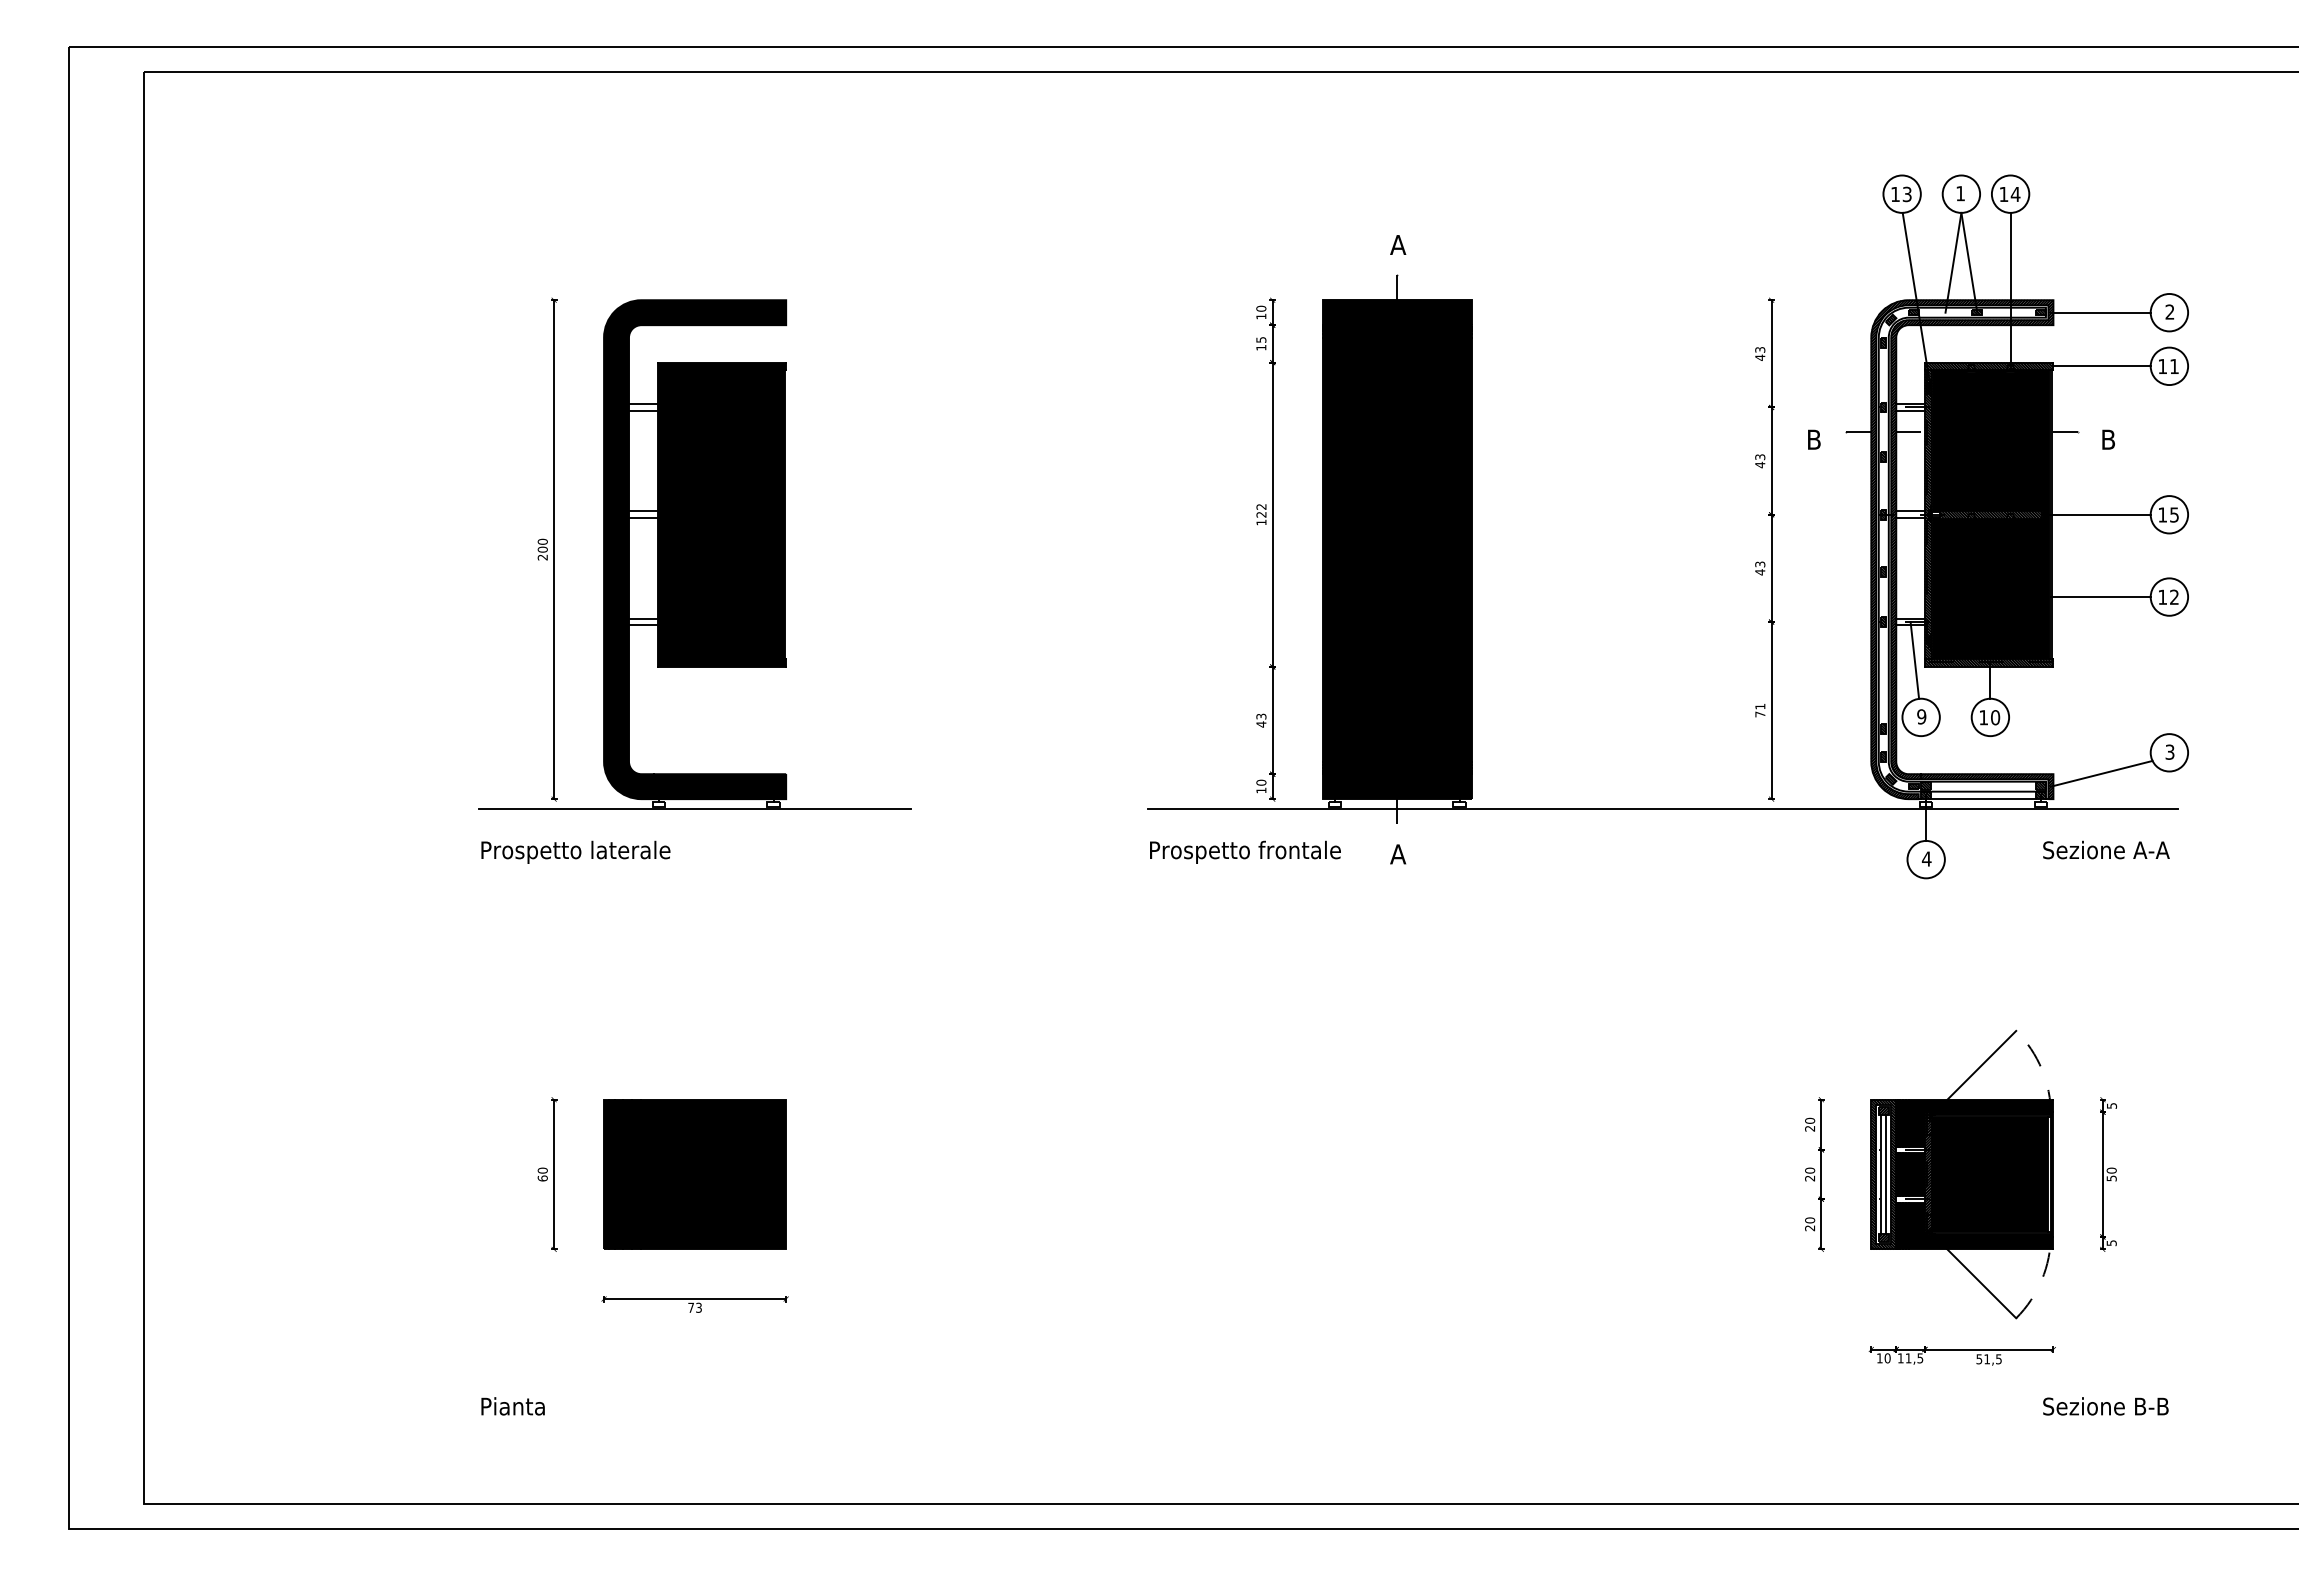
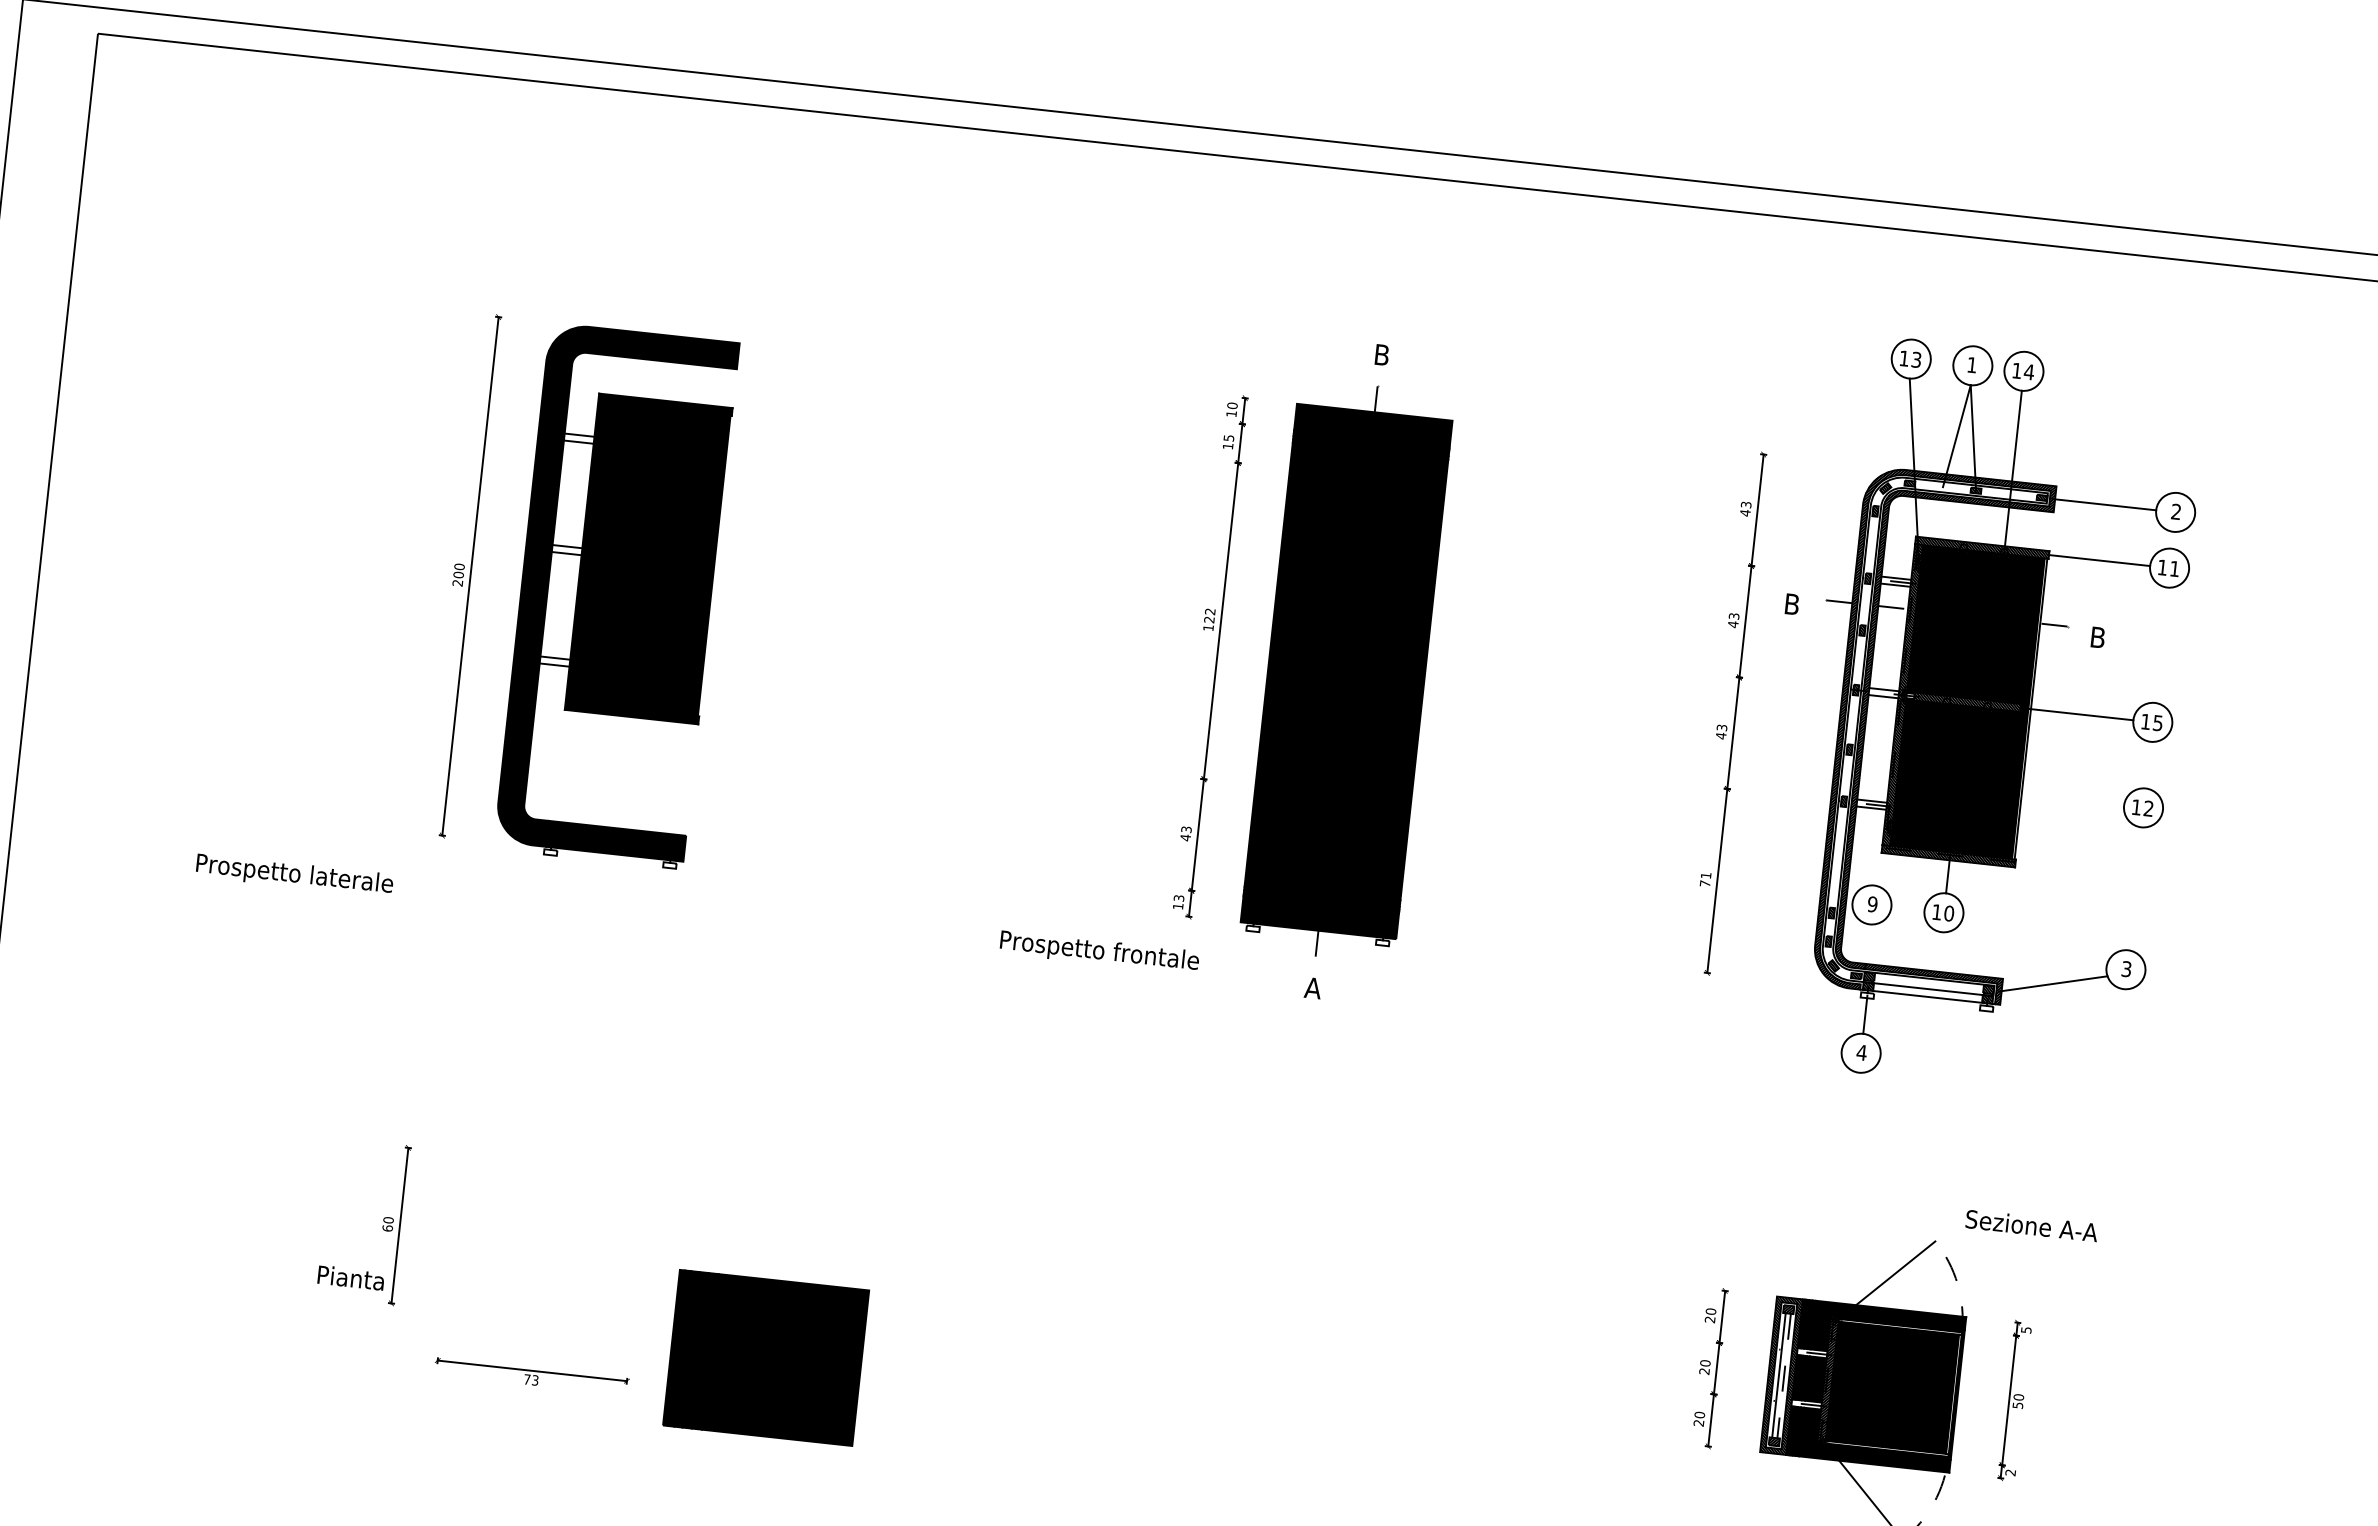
text: (1398, 244) -> (1382, 354), A -> B
line: (2100, 597) -> (2071, 800), removed
line: (1914, 660) -> (1871, 845), removed
text: (1261, 782) -> (1179, 898), 10 -> 13
line: (694, 809) -> (586, 862), removed
line: (1662, 809) -> (1592, 971), removed
text: (2106, 849) -> (2032, 1225), moved
text: (575, 851) -> (294, 874), moved
text: (1245, 851) -> (1099, 951), moved
part: (694, 1174) -> (765, 1357), moved
line: (1886, 1174) -> (1784, 1375), solid -> dashed
text: (2111, 1243) -> (2010, 1473), 5 -> 2
text: (512, 1406) -> (350, 1278), moved

